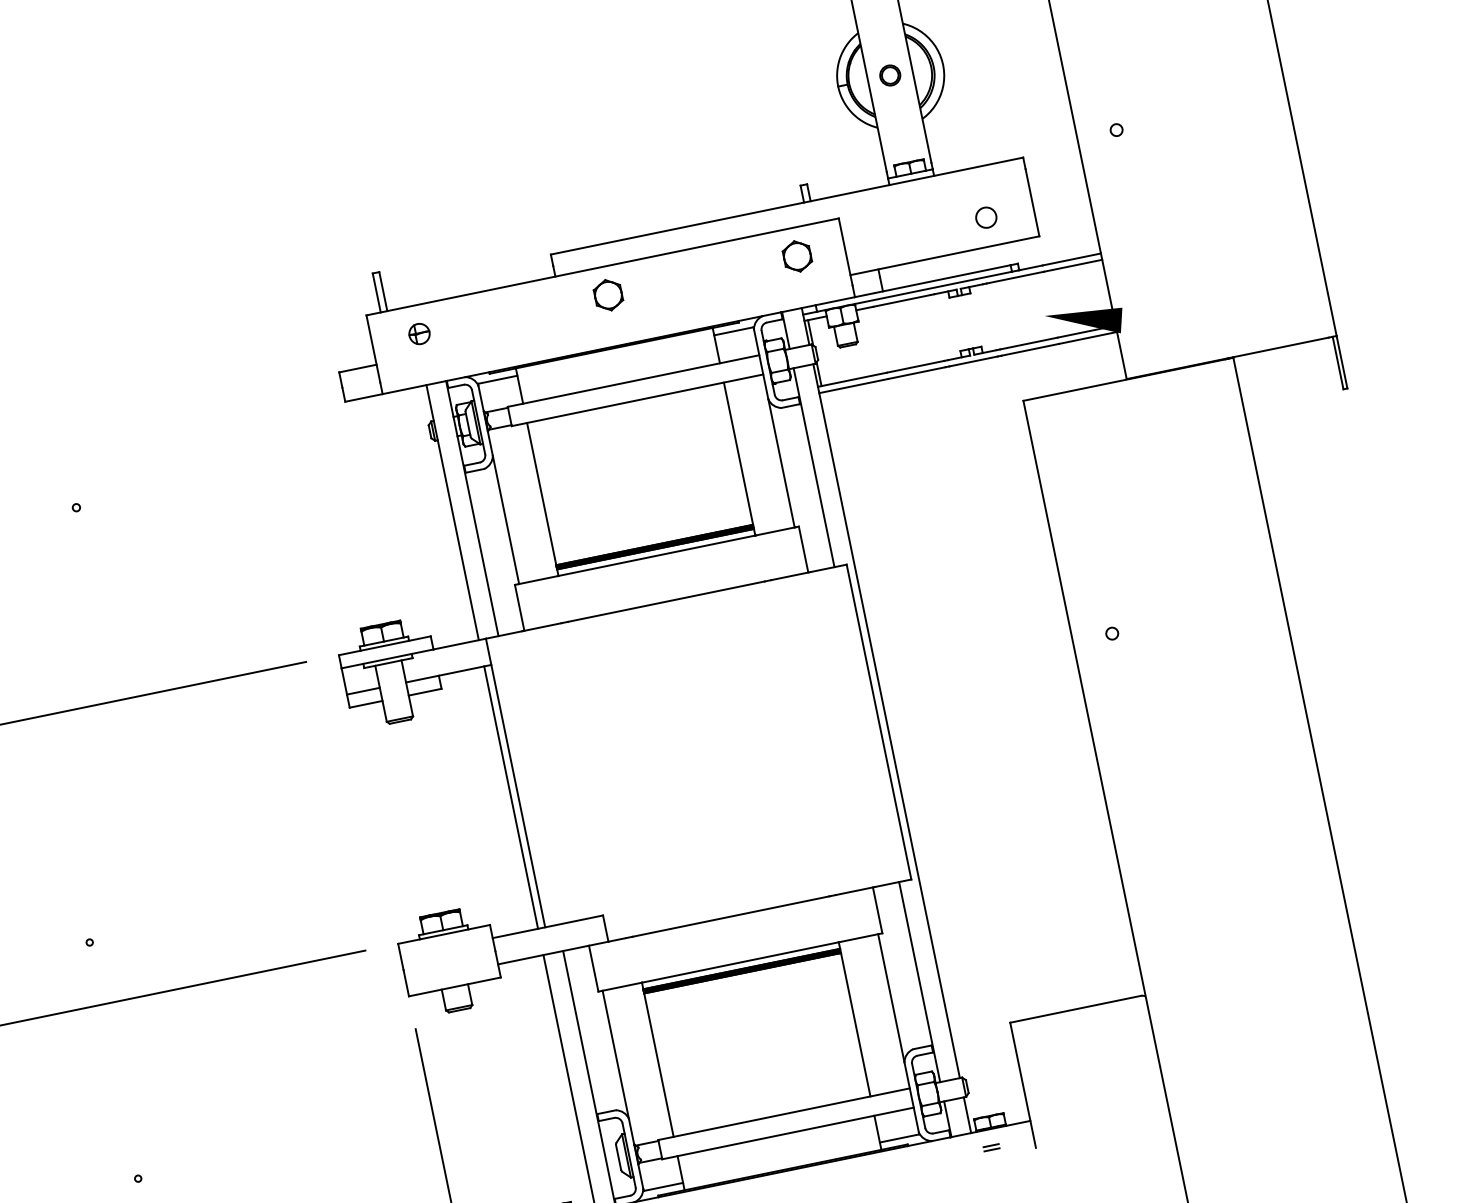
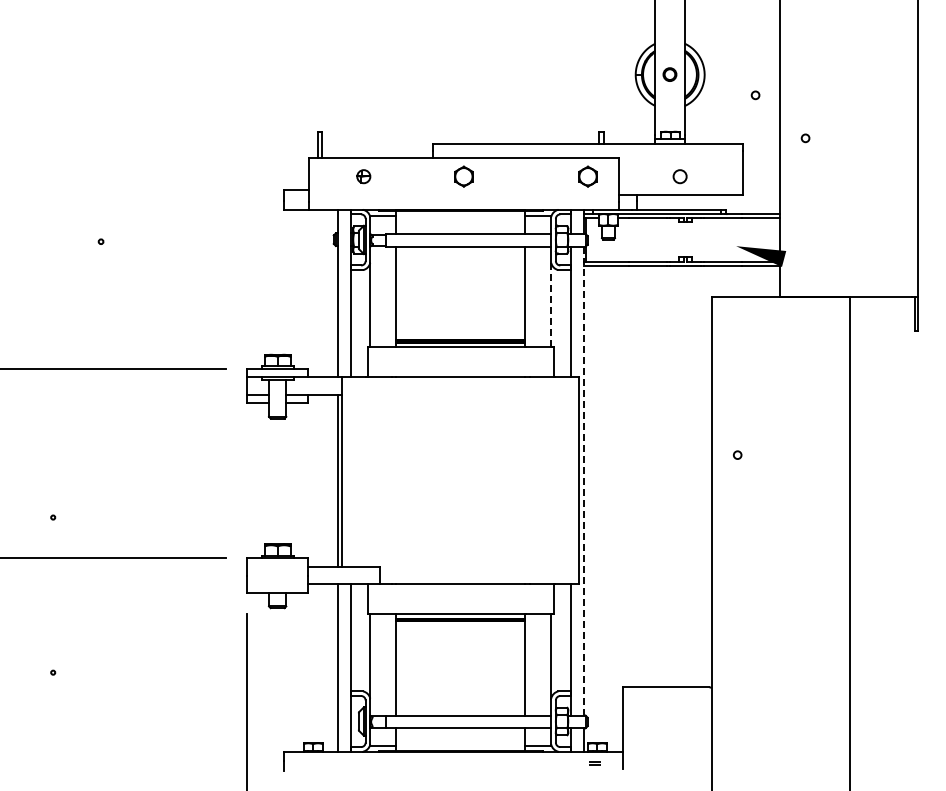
circle: (1026, 80) -> (755, 95), added
circle: (985, 217) -> (679, 176), moved
part: (418, 333) -> (363, 176), moved
line: (782, 463) -> (551, 305), solid -> dashed
line: (886, 720) -> (584, 480), solid -> dashed

